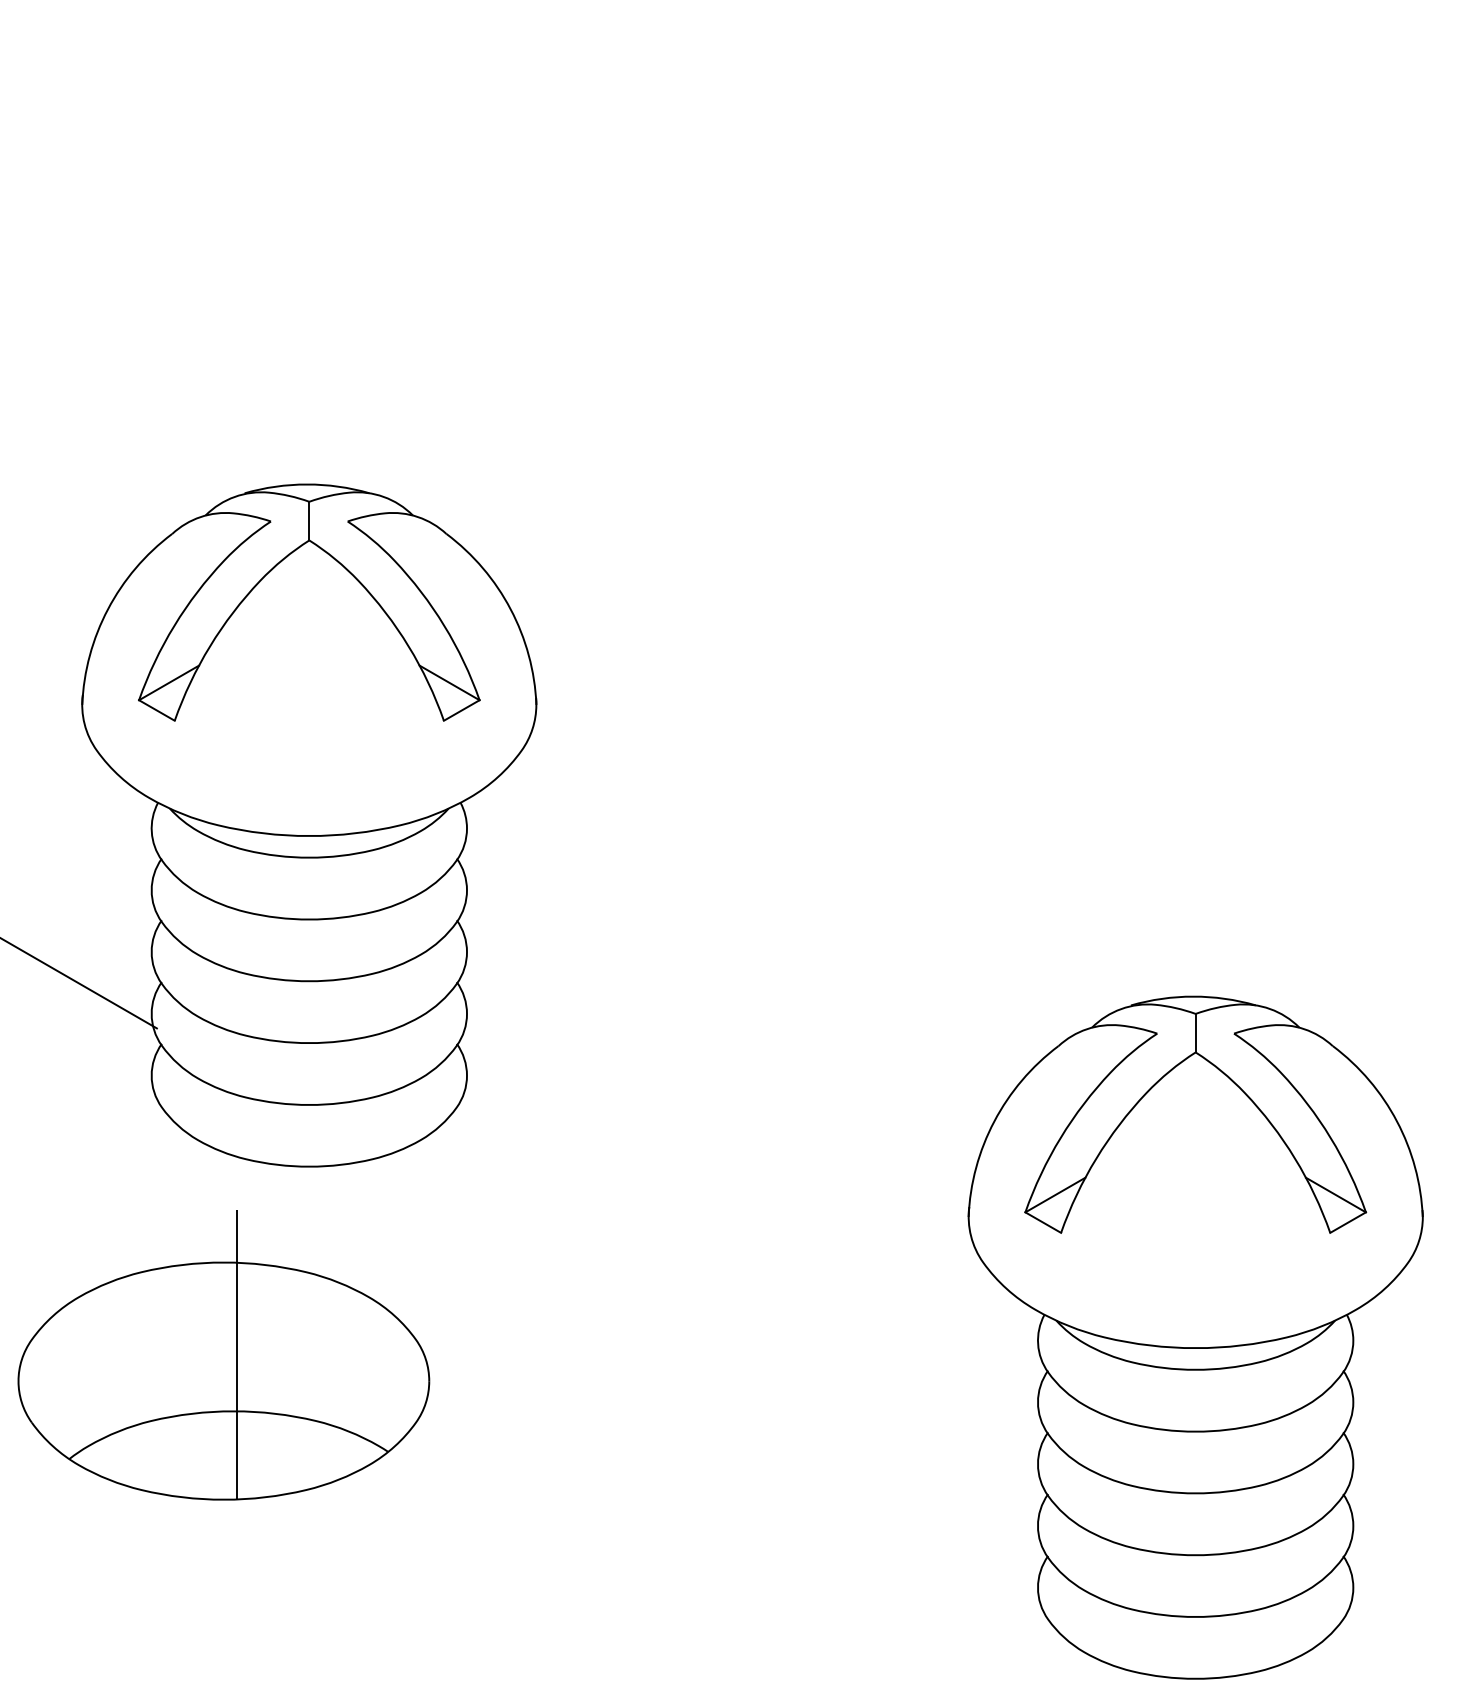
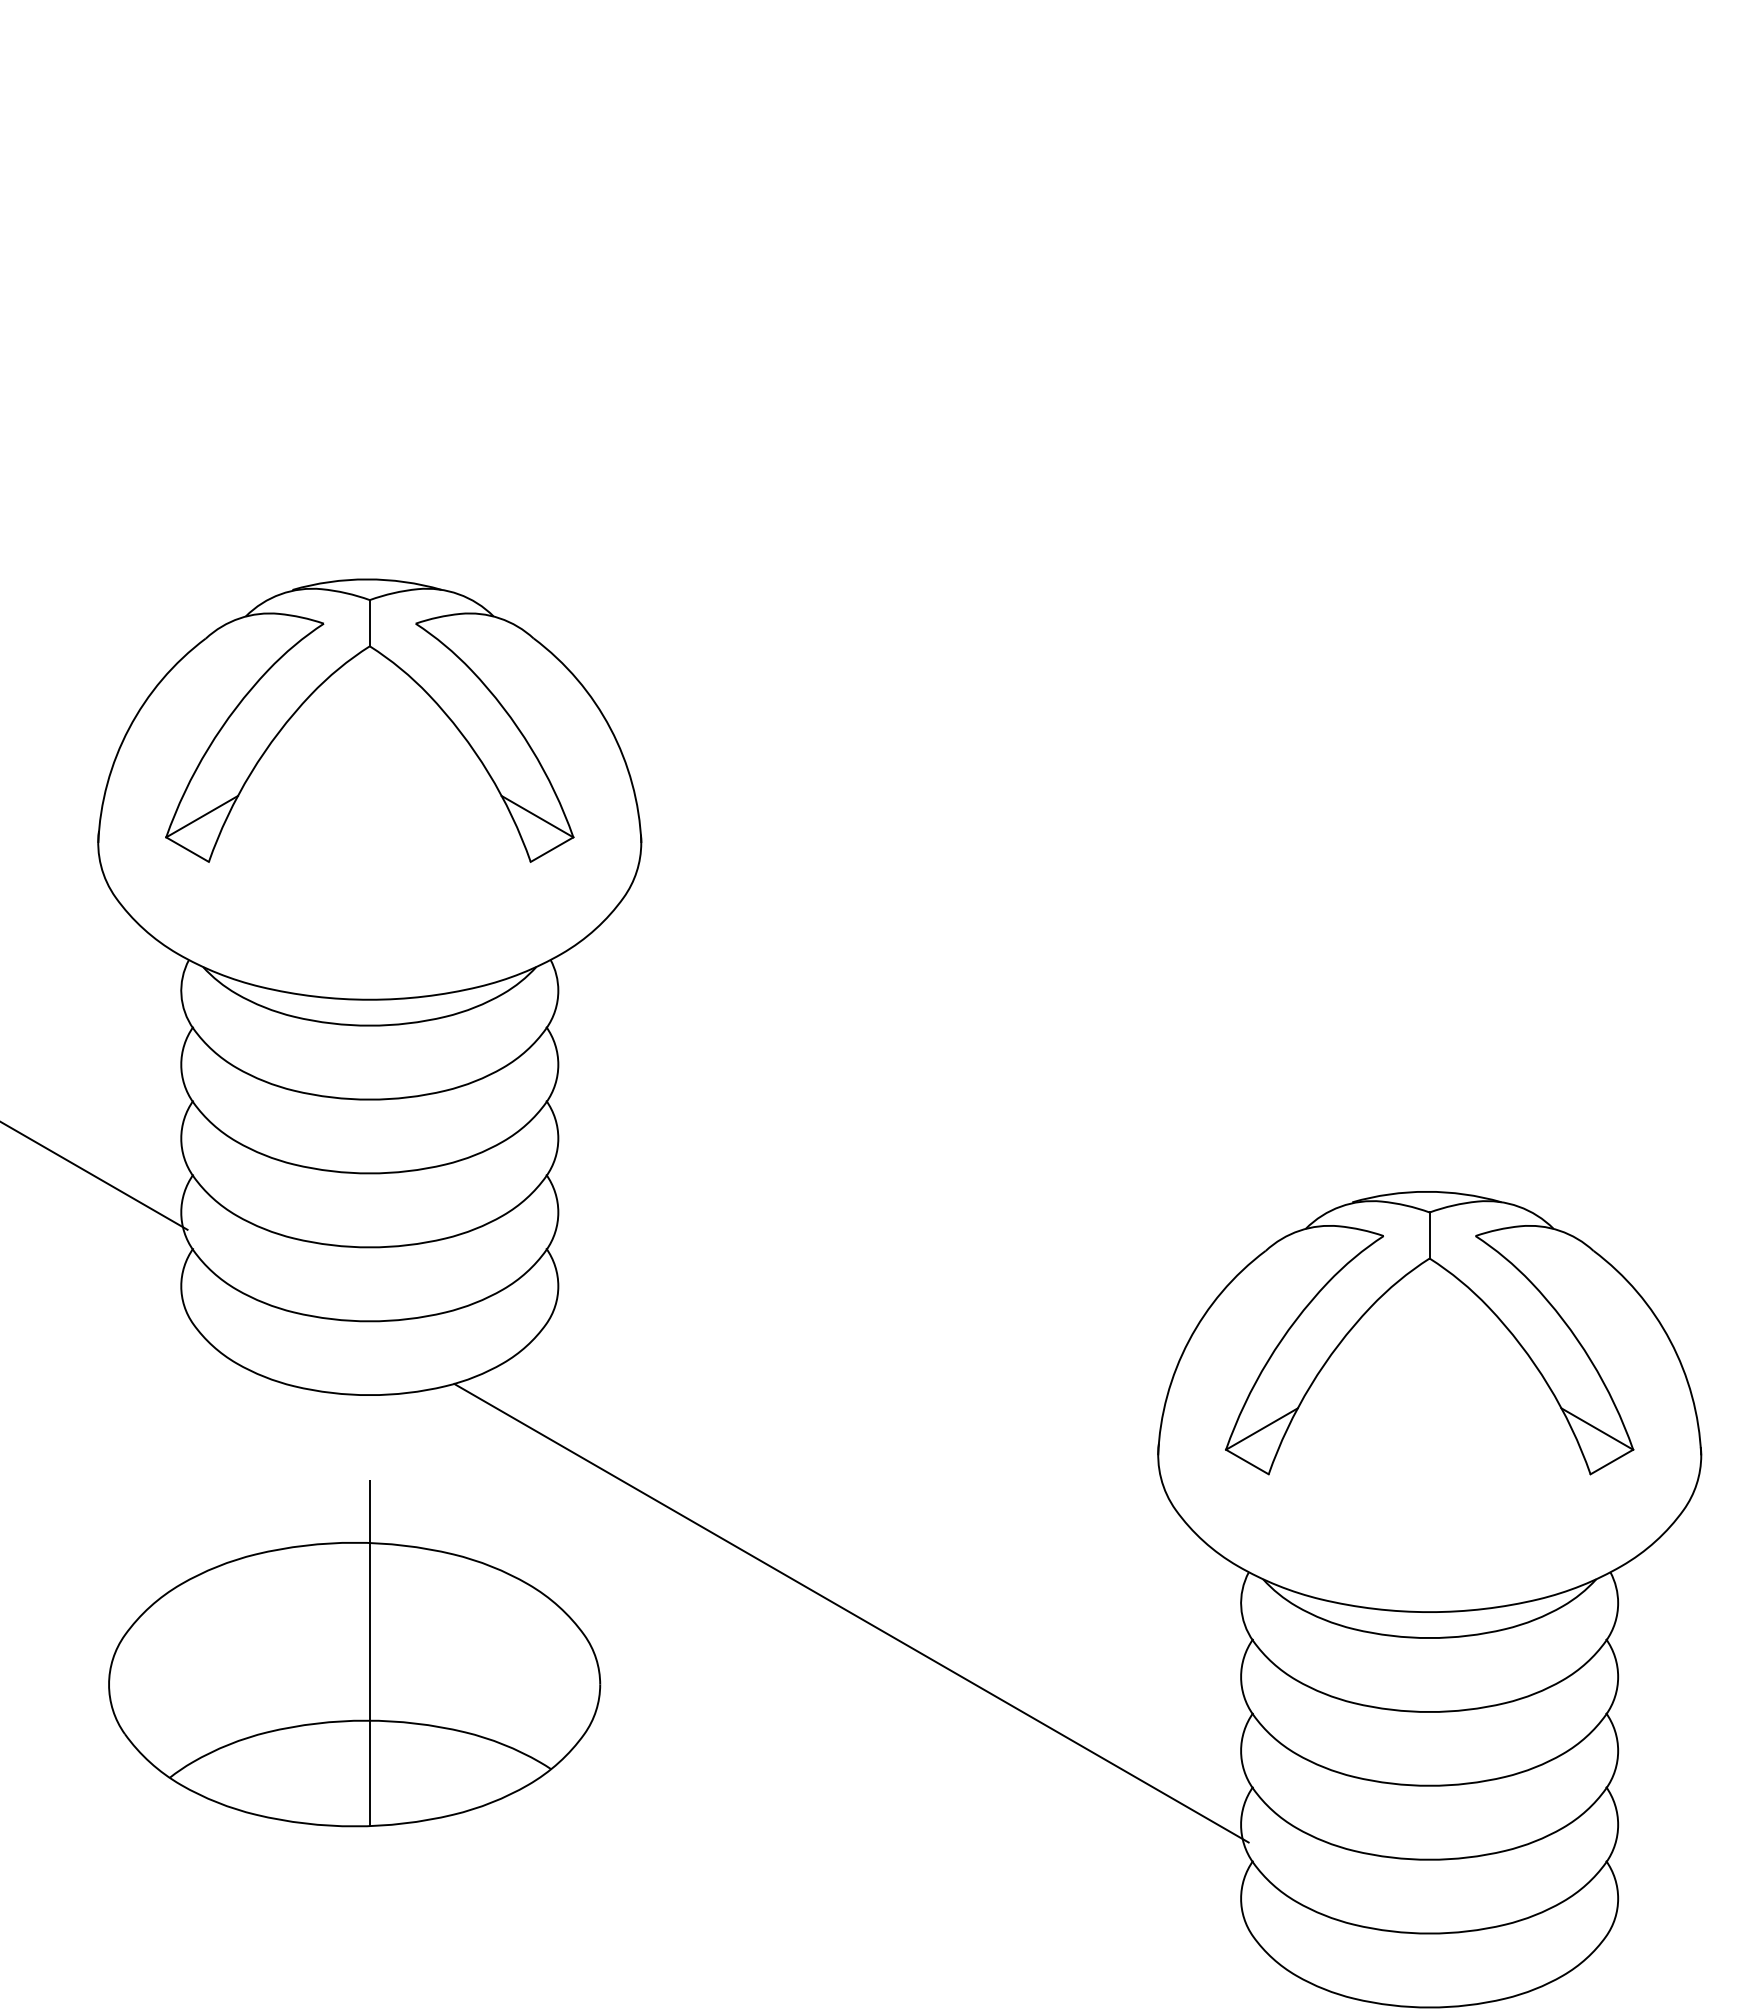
line: (712, 1348) -> (851, 1612), added
part: (223, 1355) -> (354, 1653), moved

